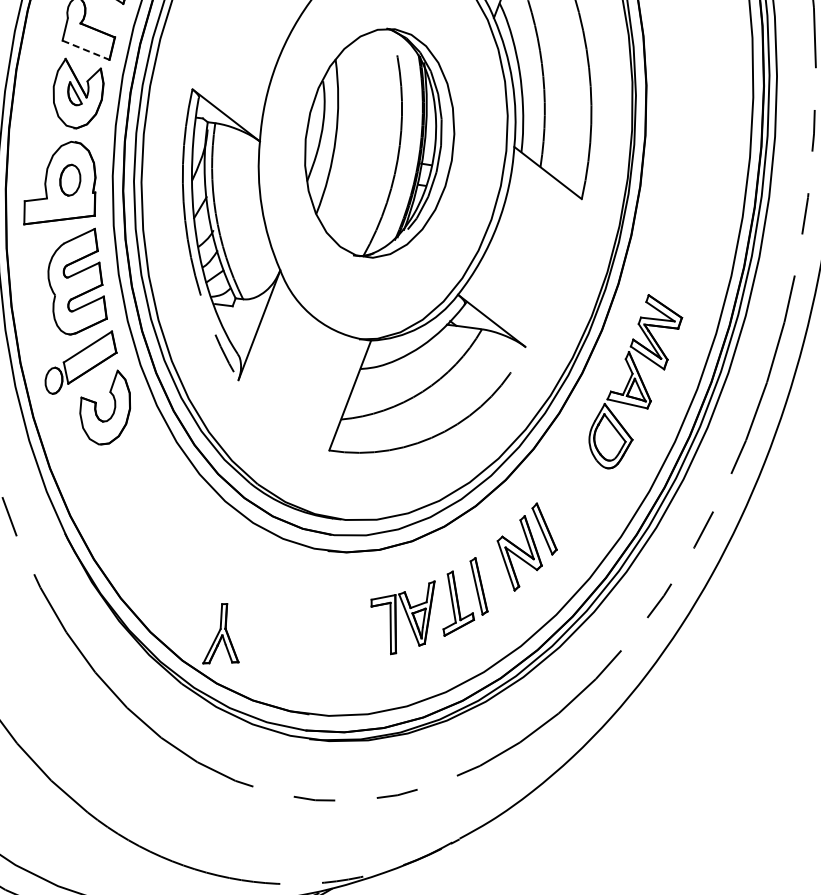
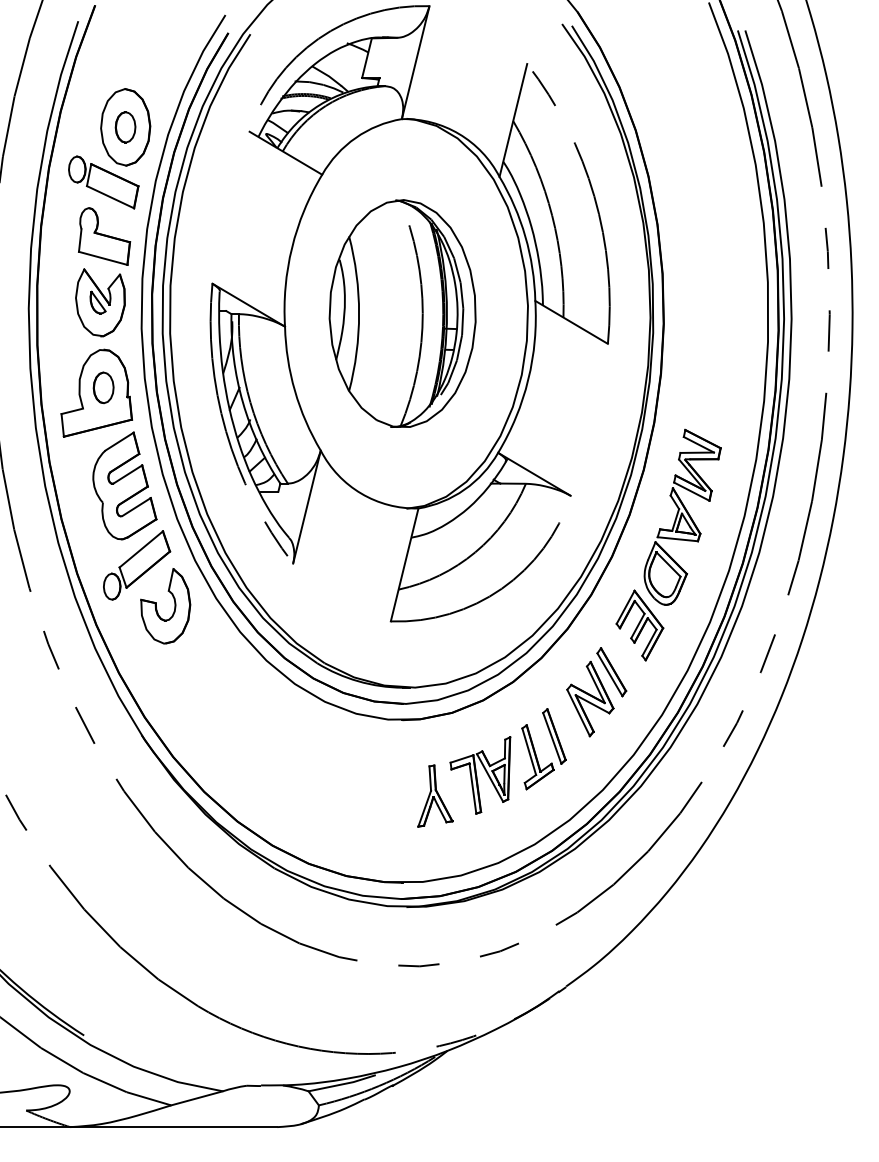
line: (86, 50) -> (103, 258), dashed -> solid
part: (578, 485) -> (639, 625), added
part: (224, 634) -> (435, 795), moved

